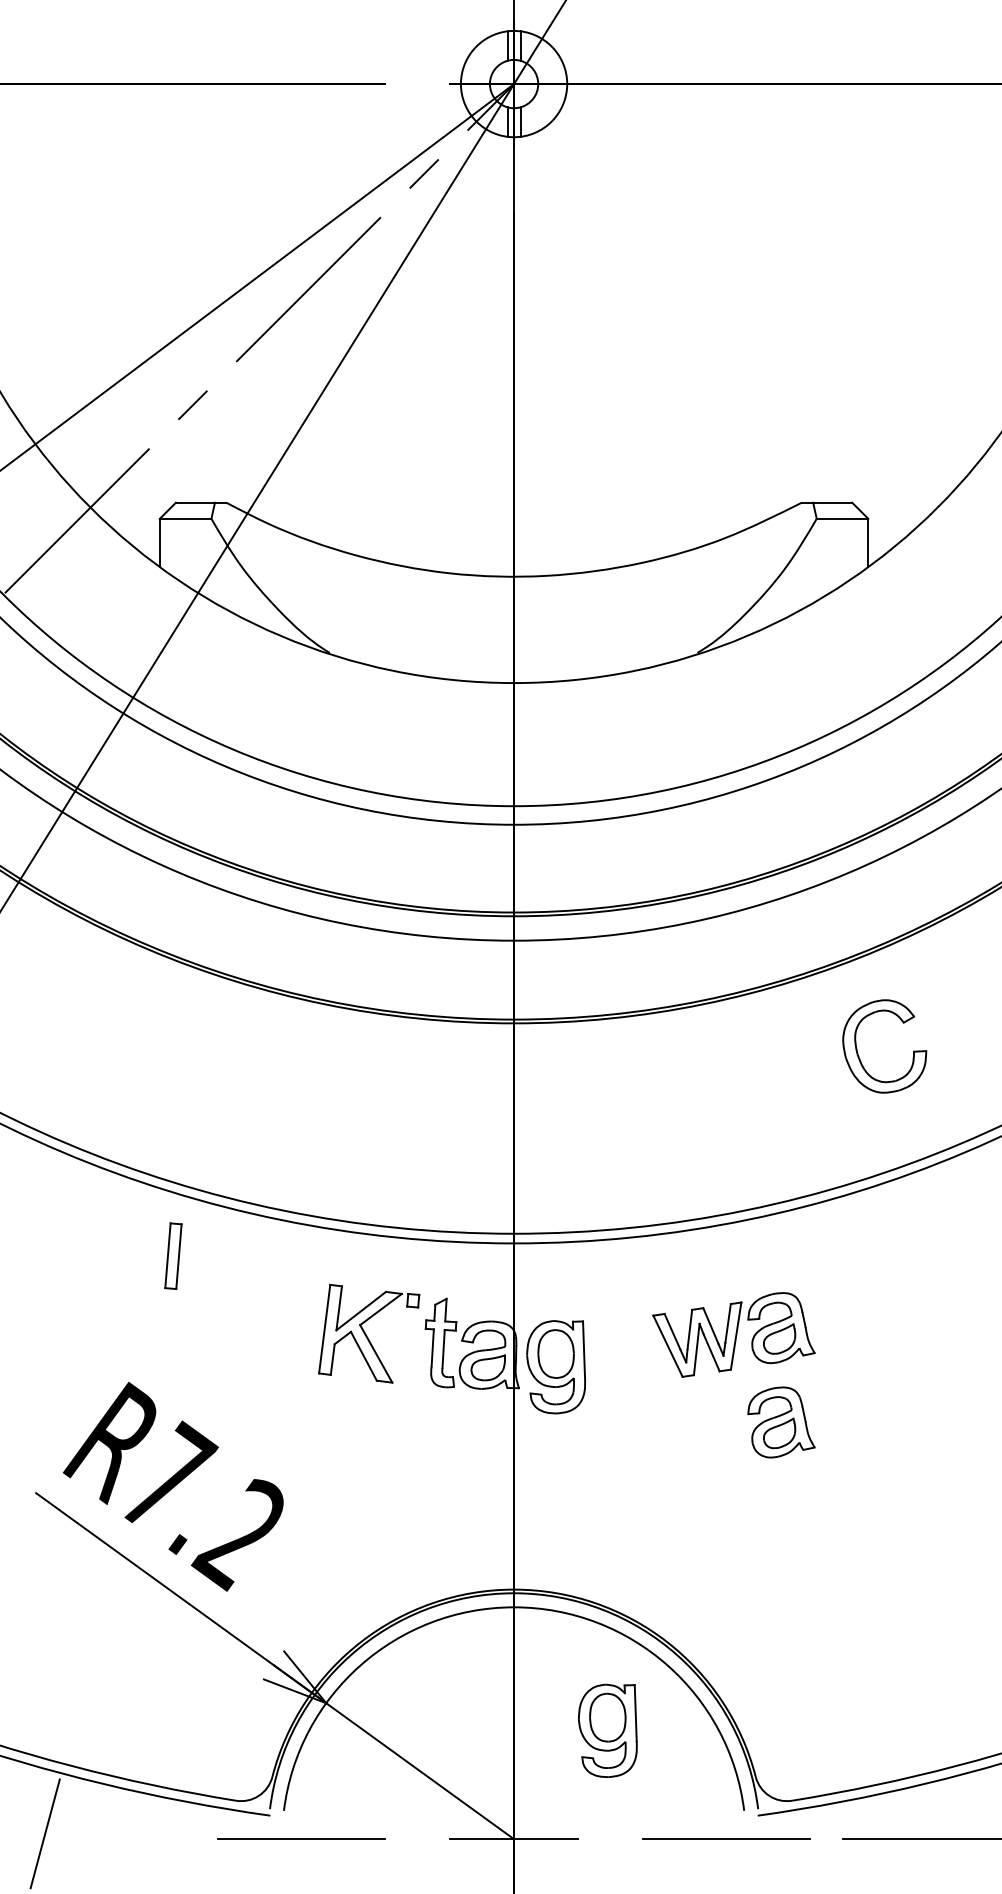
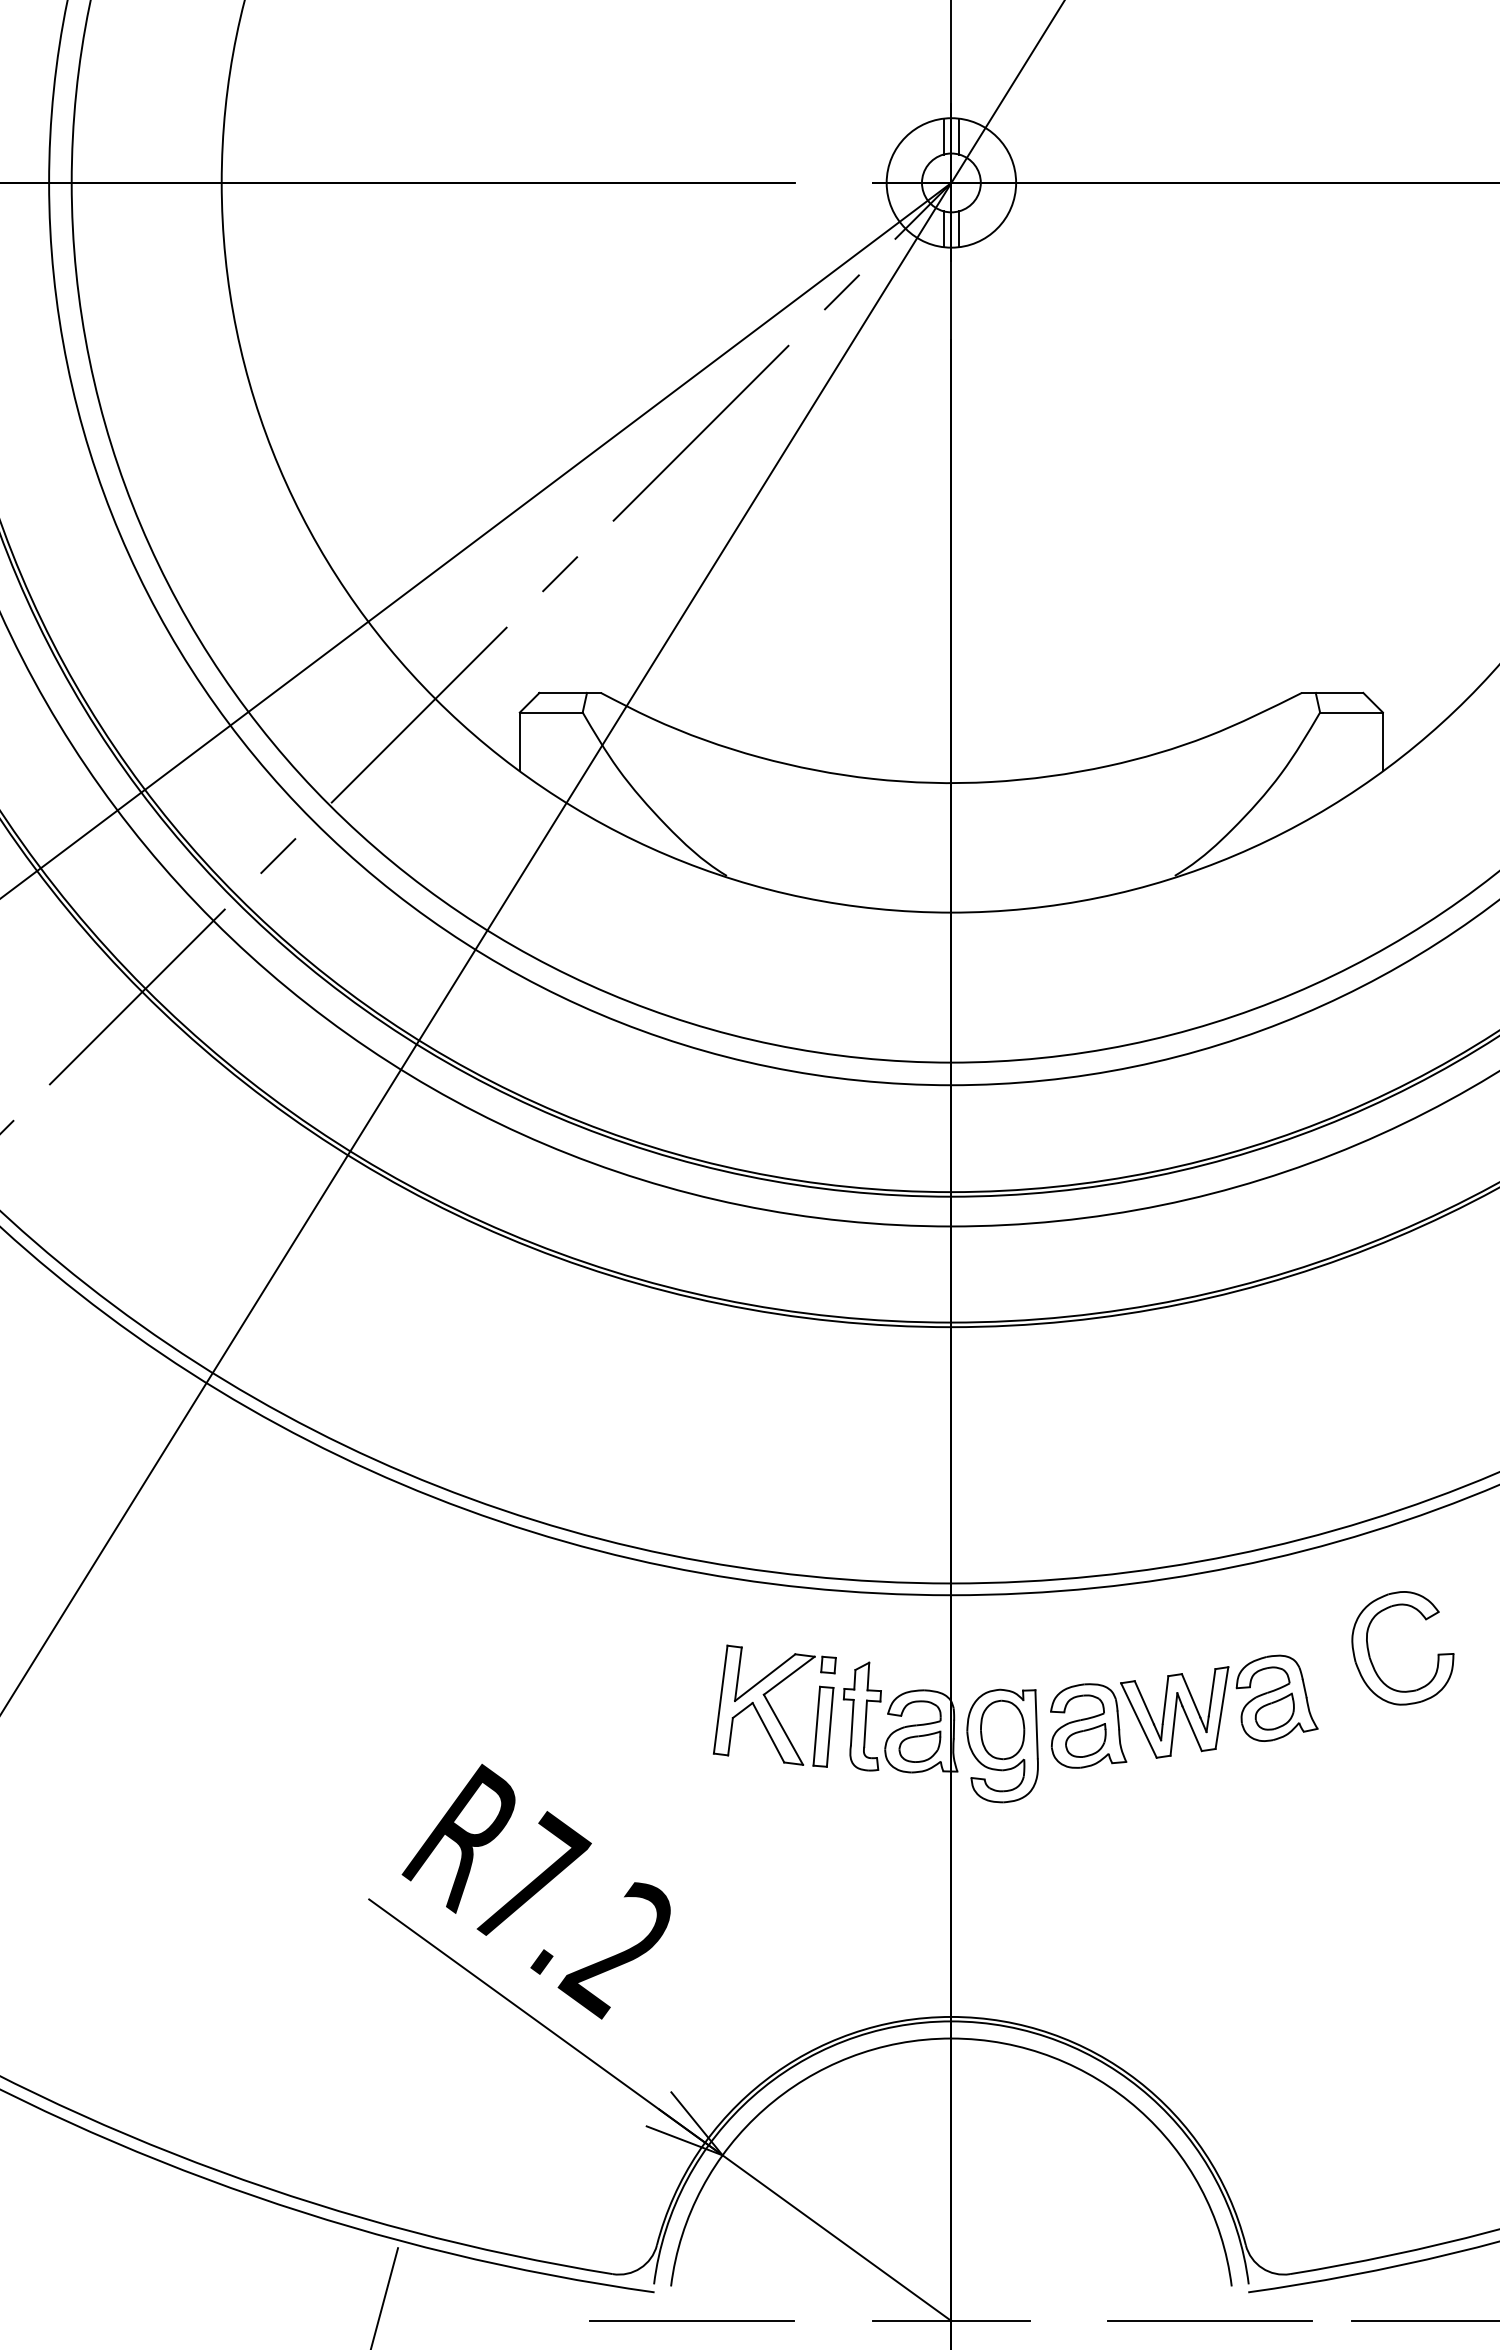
part: (859, 1057) -> (1372, 1661), moved
part: (173, 1255) -> (823, 1726), moved
part: (626, 1350) -> (1088, 1725), added
part: (780, 1421) -> (1276, 1812), removed
part: (607, 1730) -> (1065, 2188), removed

